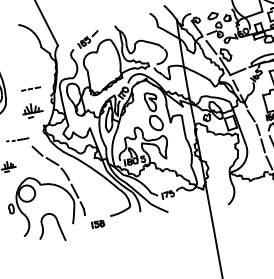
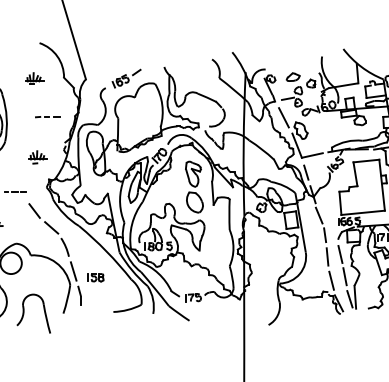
part: (19, 52) -> (34, 78), added
part: (30, 89) -> (47, 117), moved
part: (32, 110) -> (37, 157), size x0.71
part: (97, 224) -> (95, 277), moved

